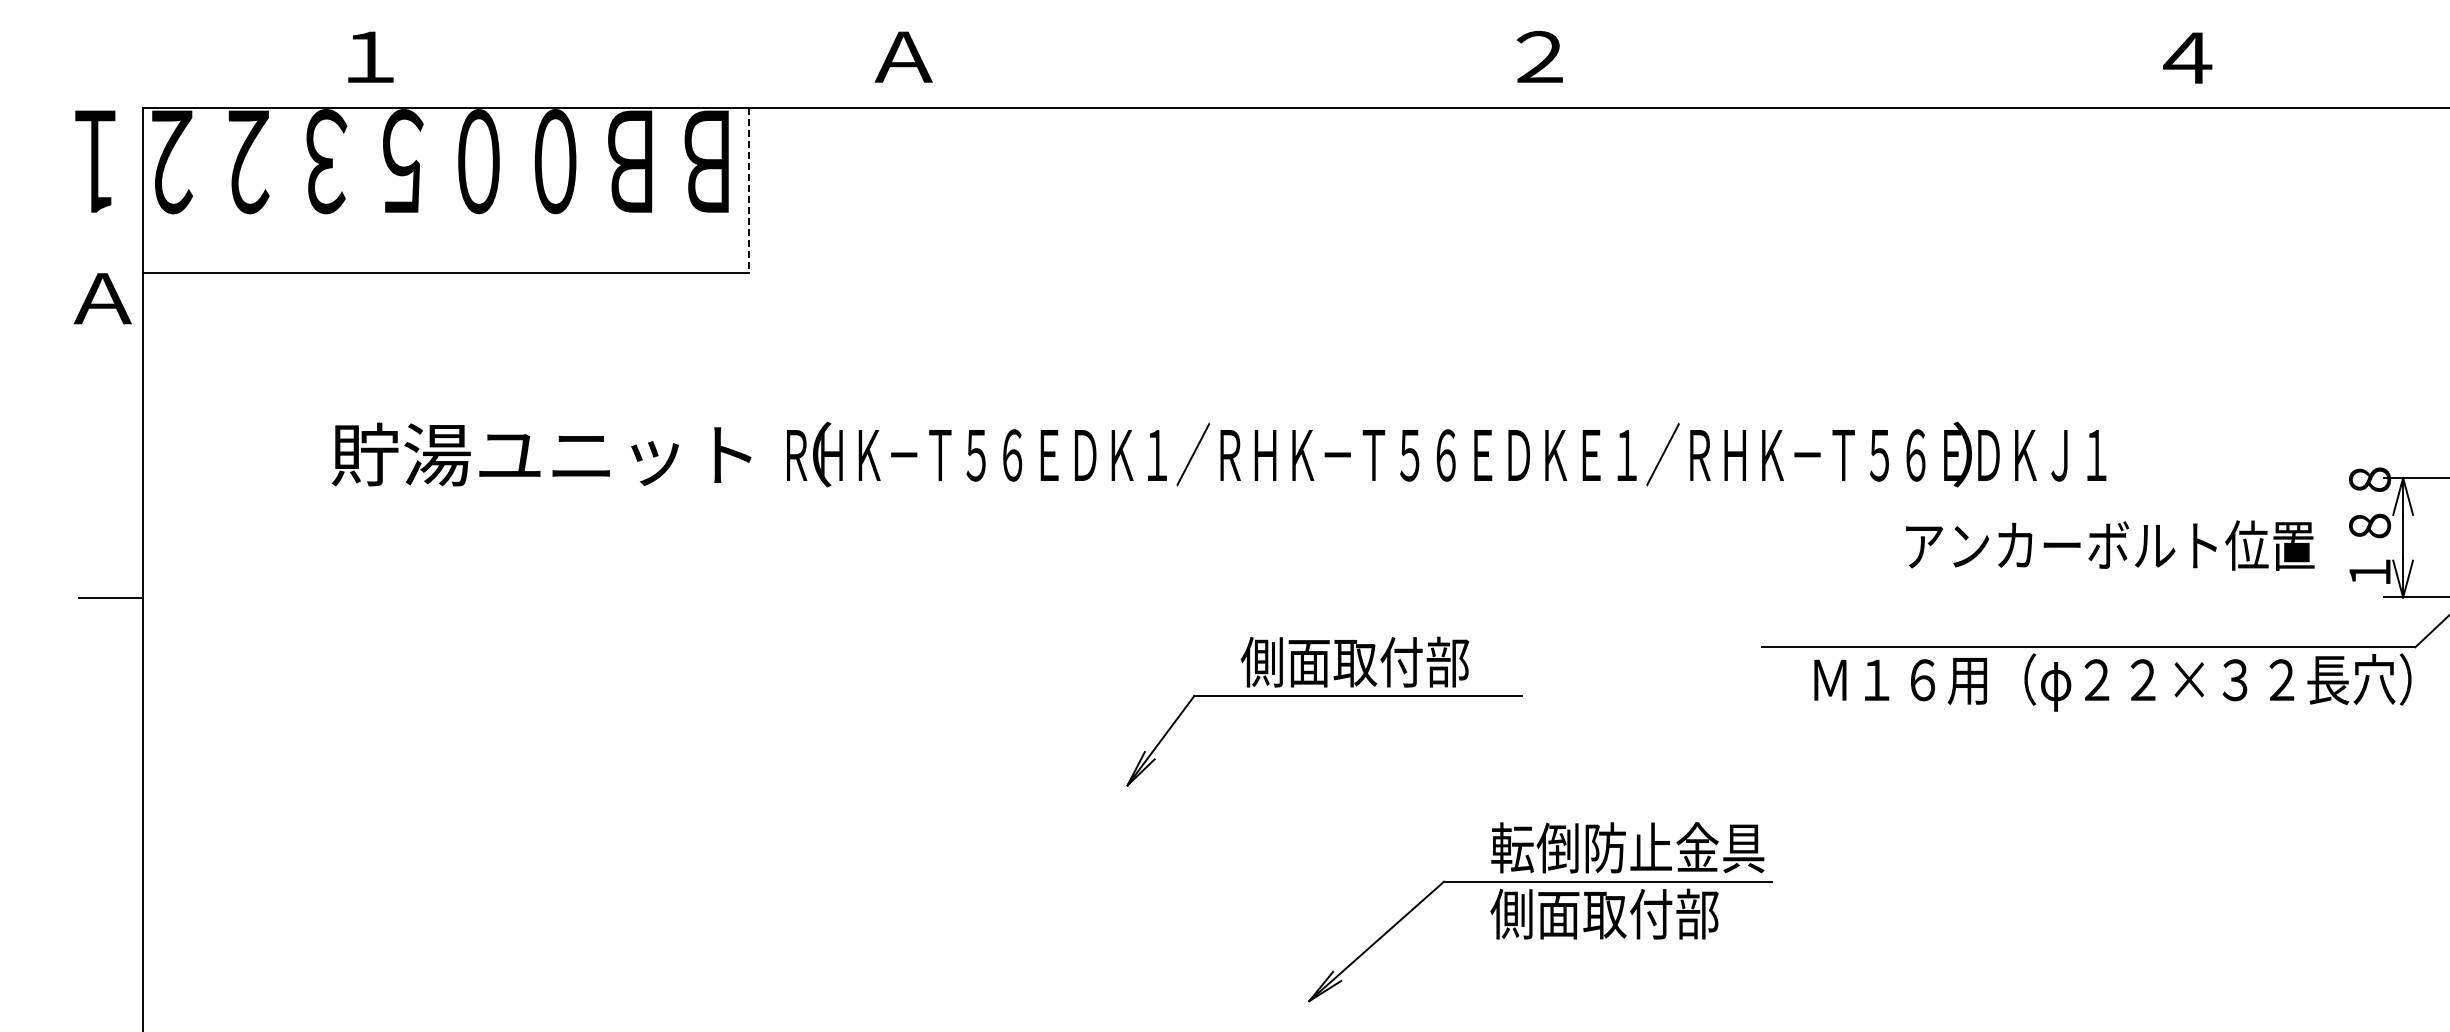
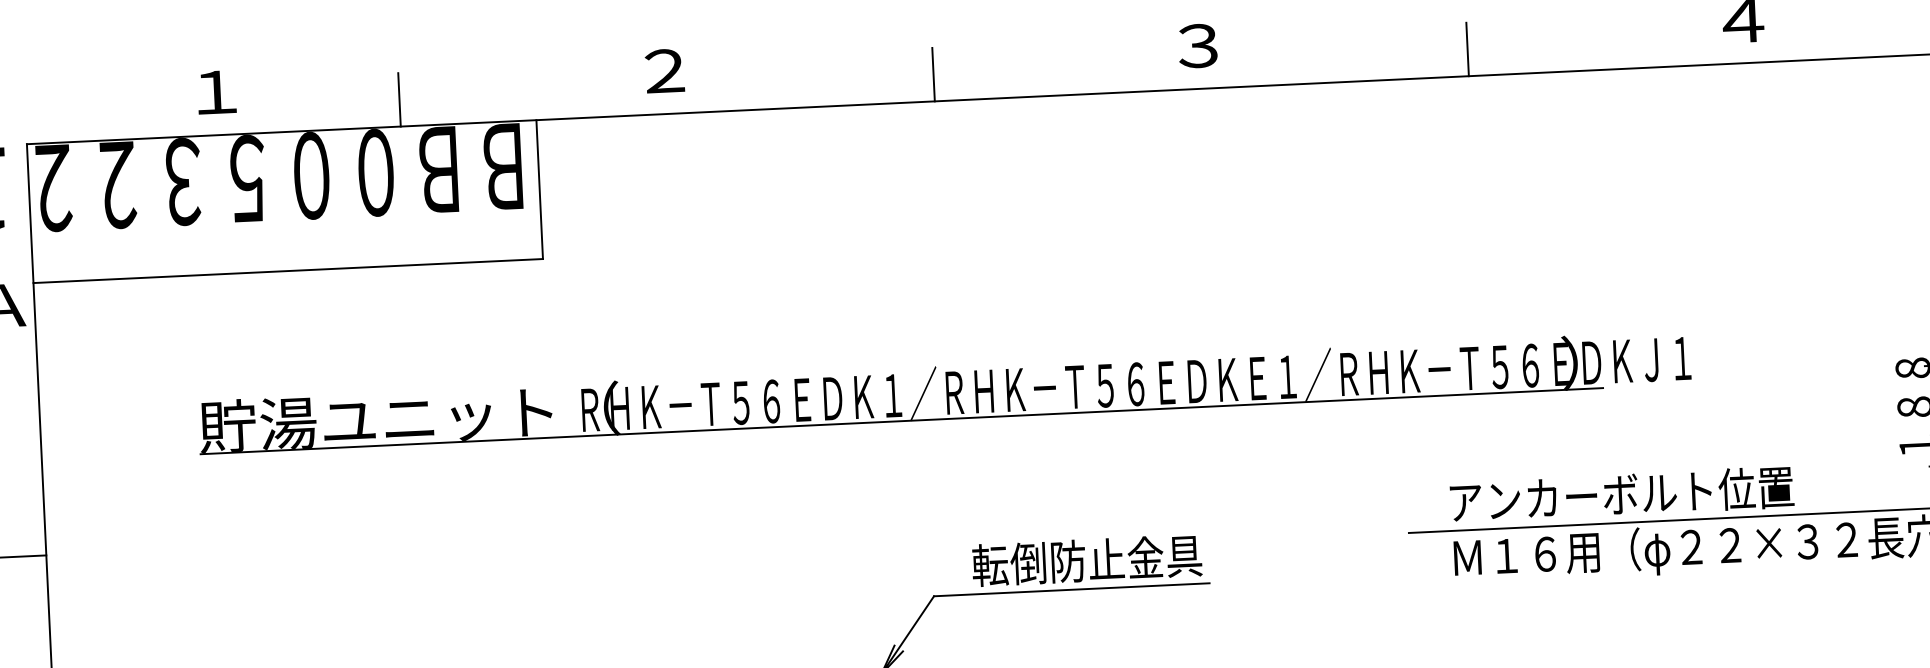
text: (903, 56) -> (664, 70), Ａ -> ２
text: (1538, 57) -> (1197, 46), ２ -> ３
line: (587, 76) -> (399, 99), added
line: (1223, 76) -> (933, 74), added
line: (1858, 76) -> (1467, 49), added
line: (748, 190) -> (539, 189), dashed -> solid
line: (1165, 486) -> (901, 421), added
text: (2110, 545) -> (1622, 494), moved
text: (1377, 661) -> (1086, 560), 側面取付部 -> 転倒防止金具

